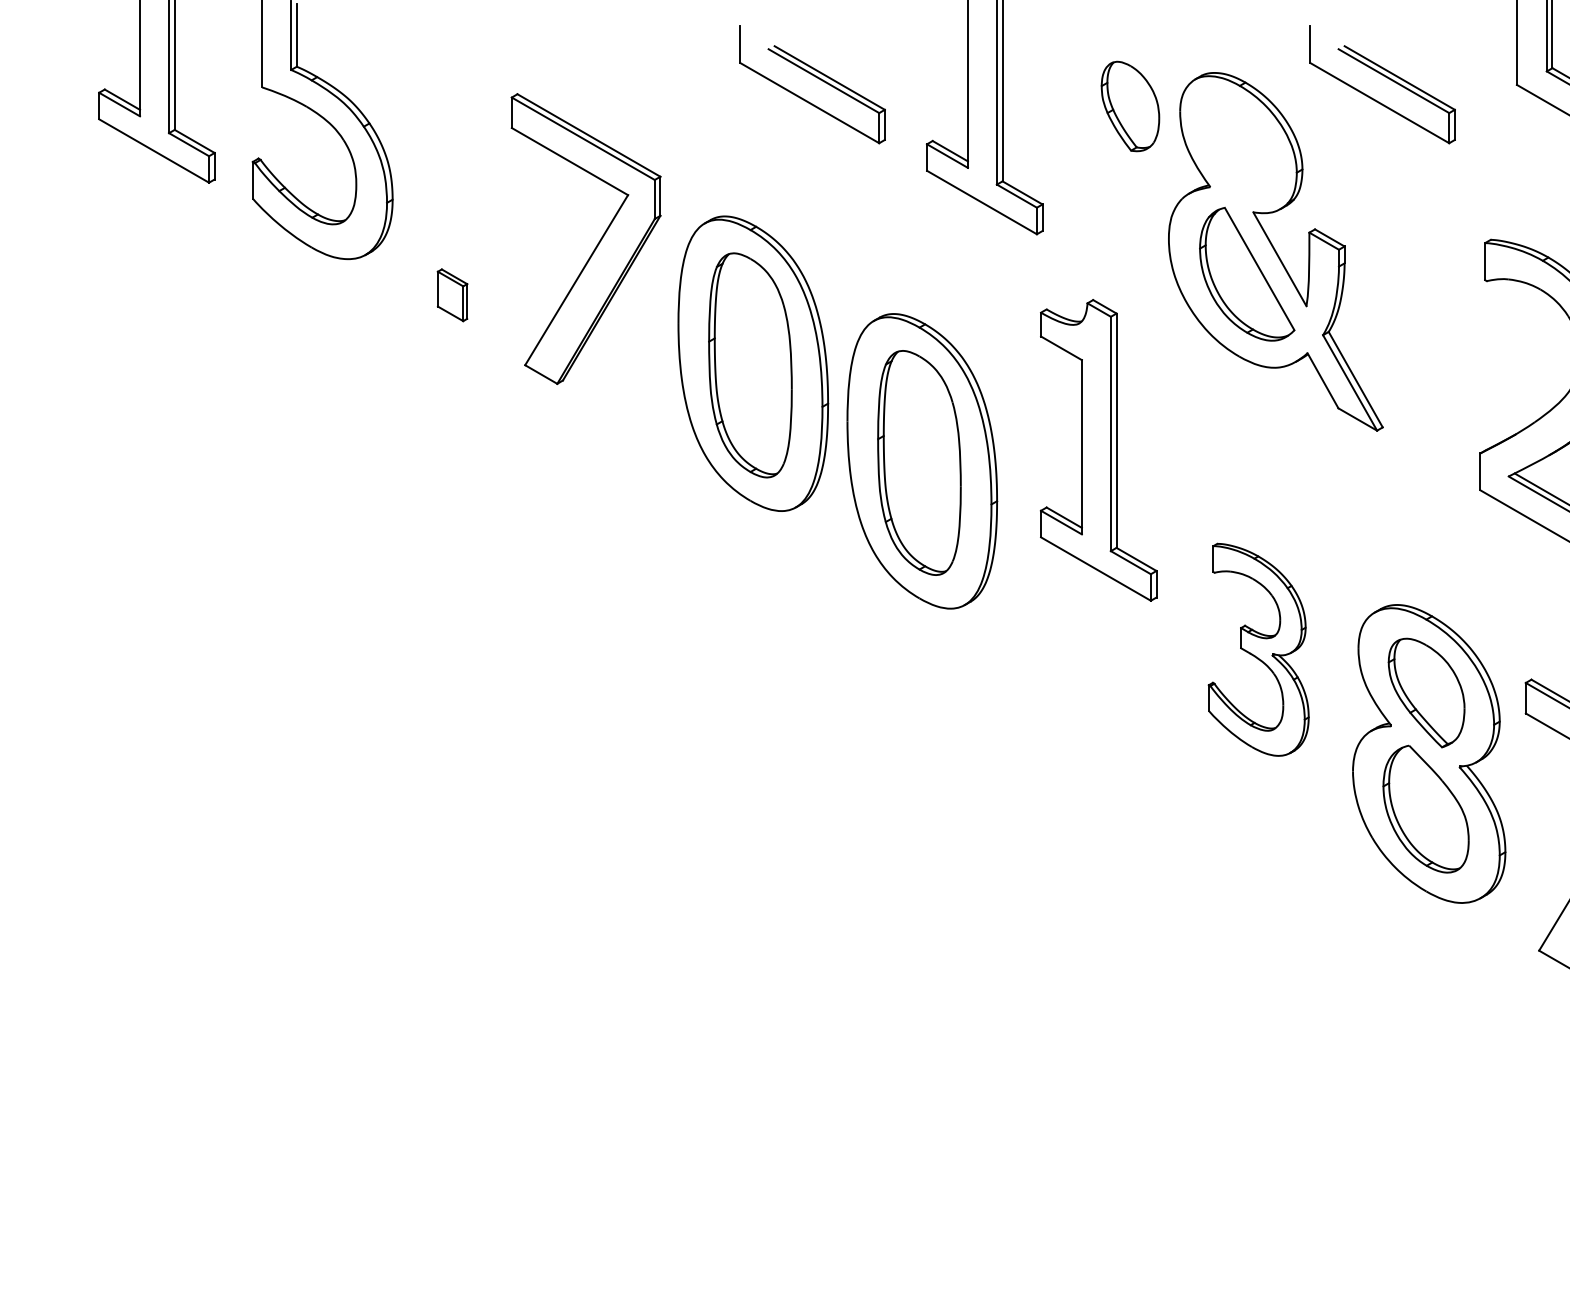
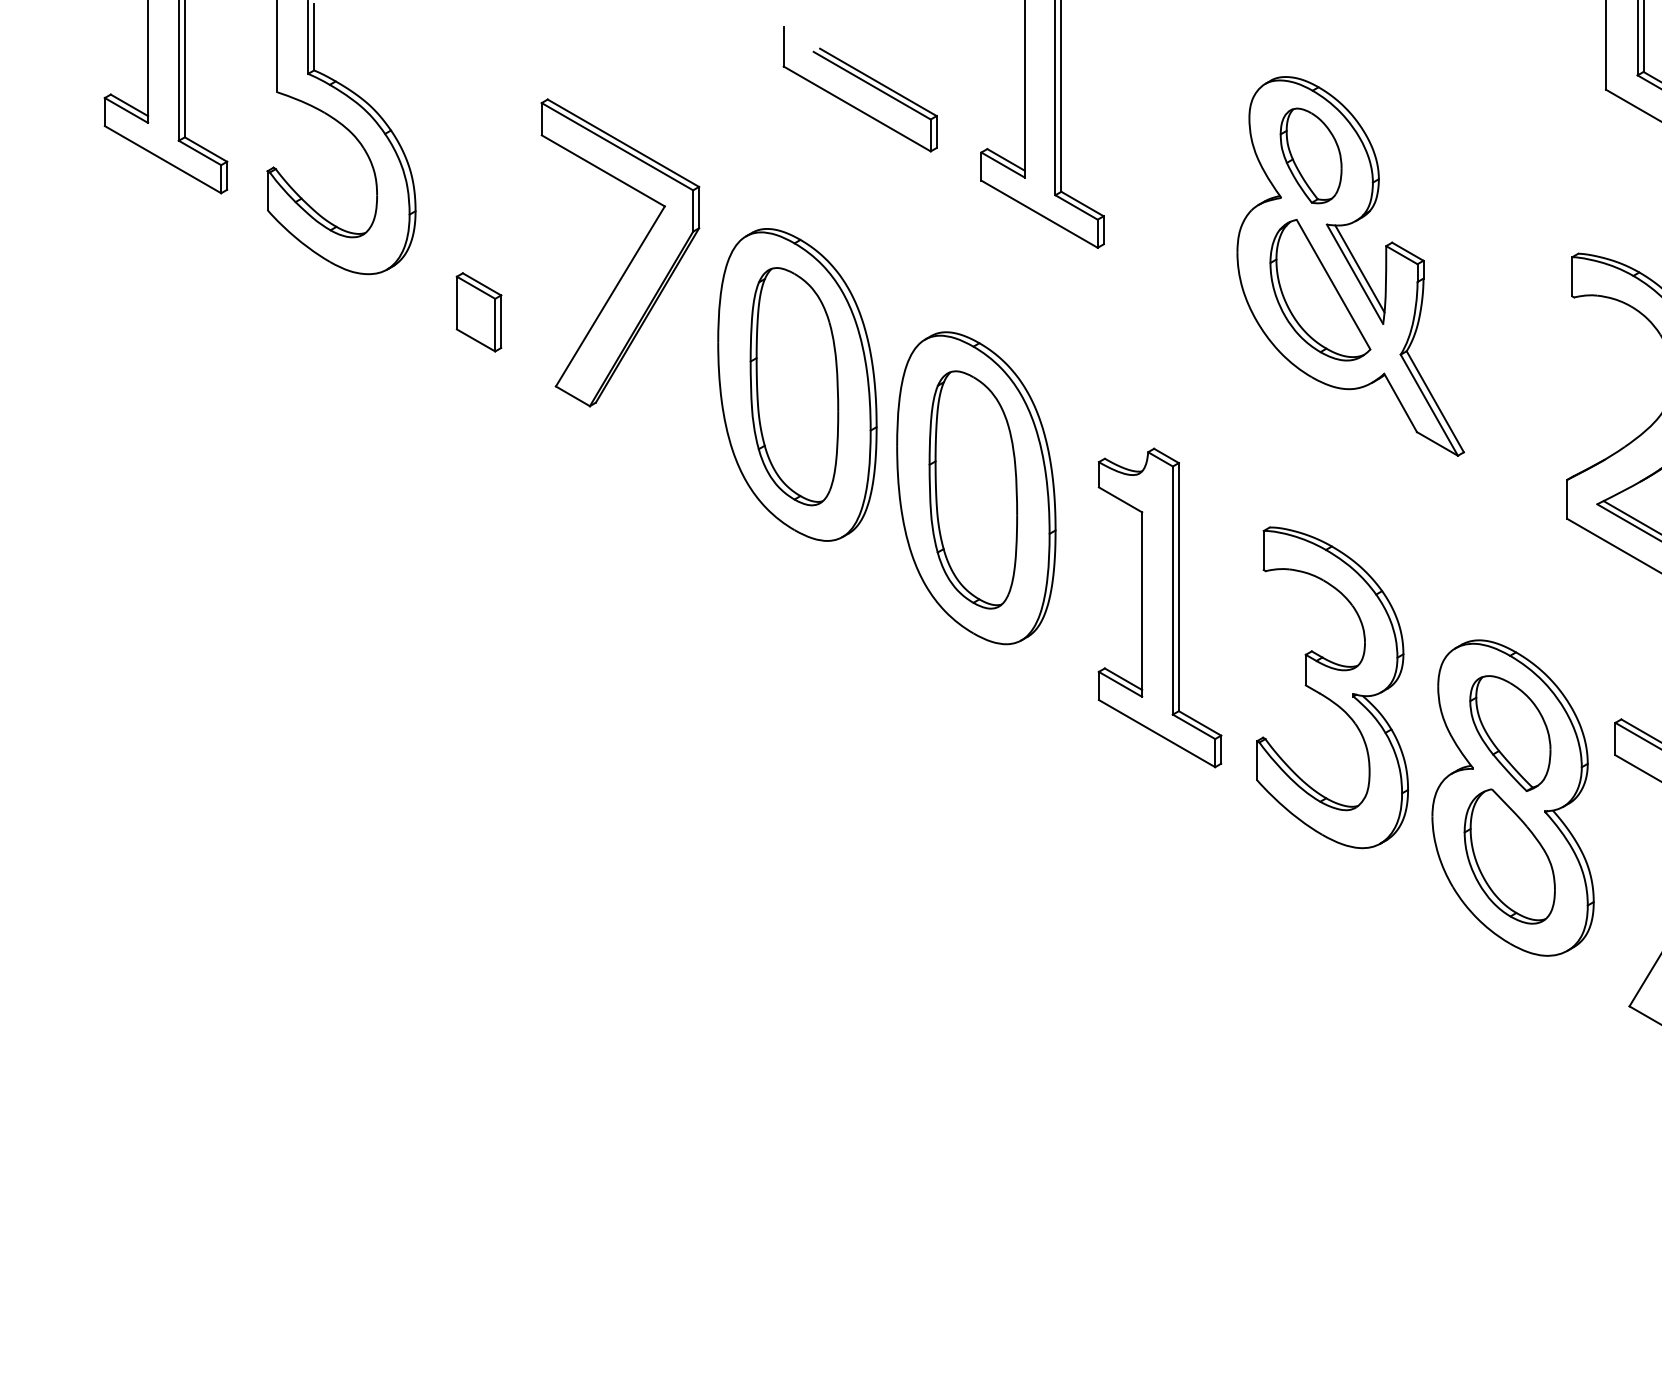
part: (1385, 77) -> (1466, 81), removed
part: (1130, 106) -> (1311, 155), moved
line: (1284, 254) -> (1359, 269), added
part: (452, 295) -> (478, 312), size x1.43
part: (1098, 450) -> (1159, 608), moved
part: (1258, 649) -> (1332, 687), size x1.43

